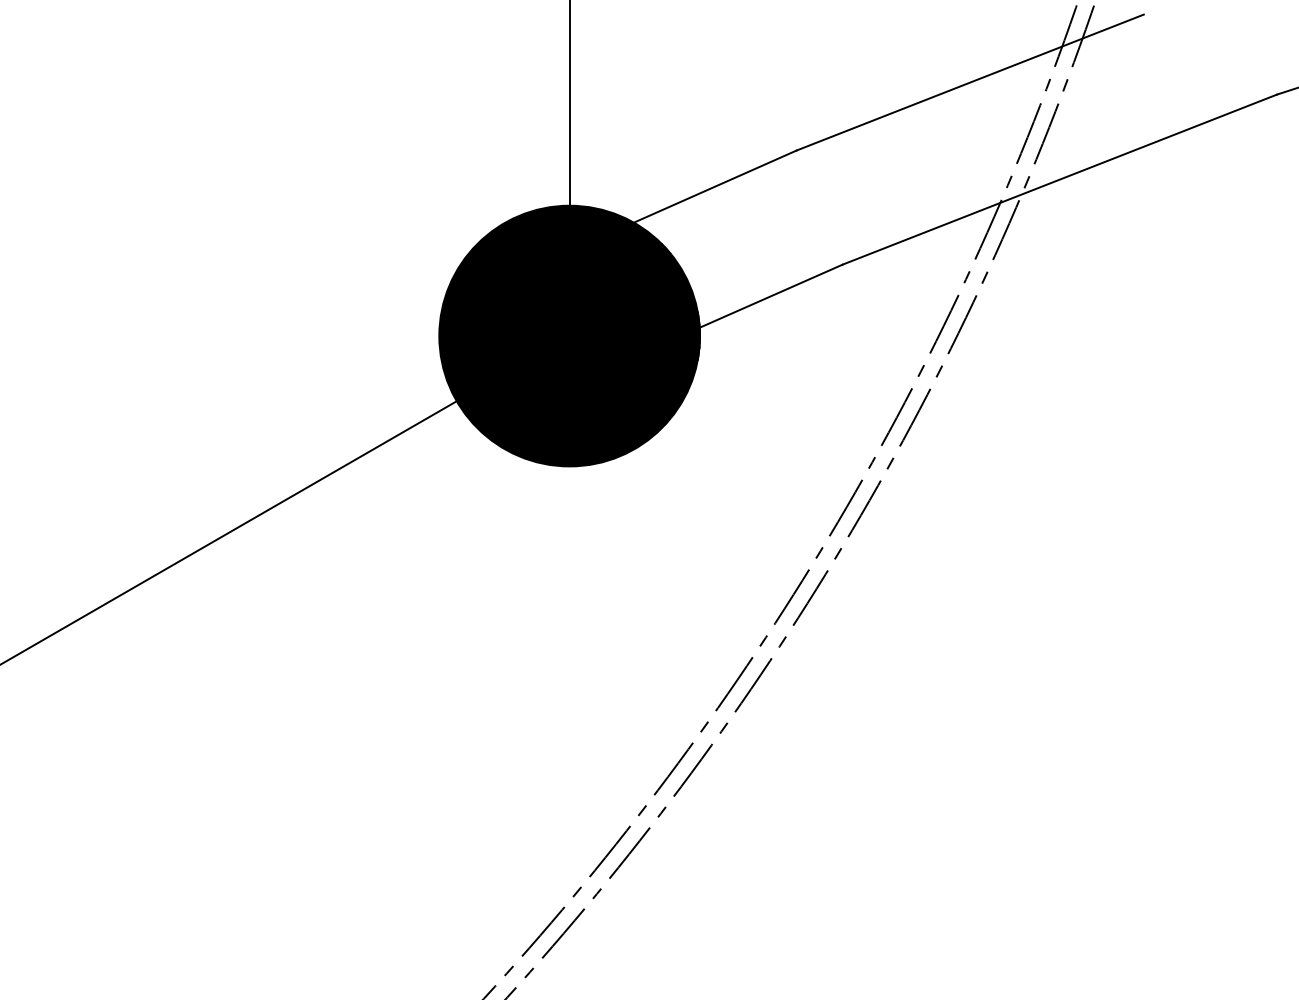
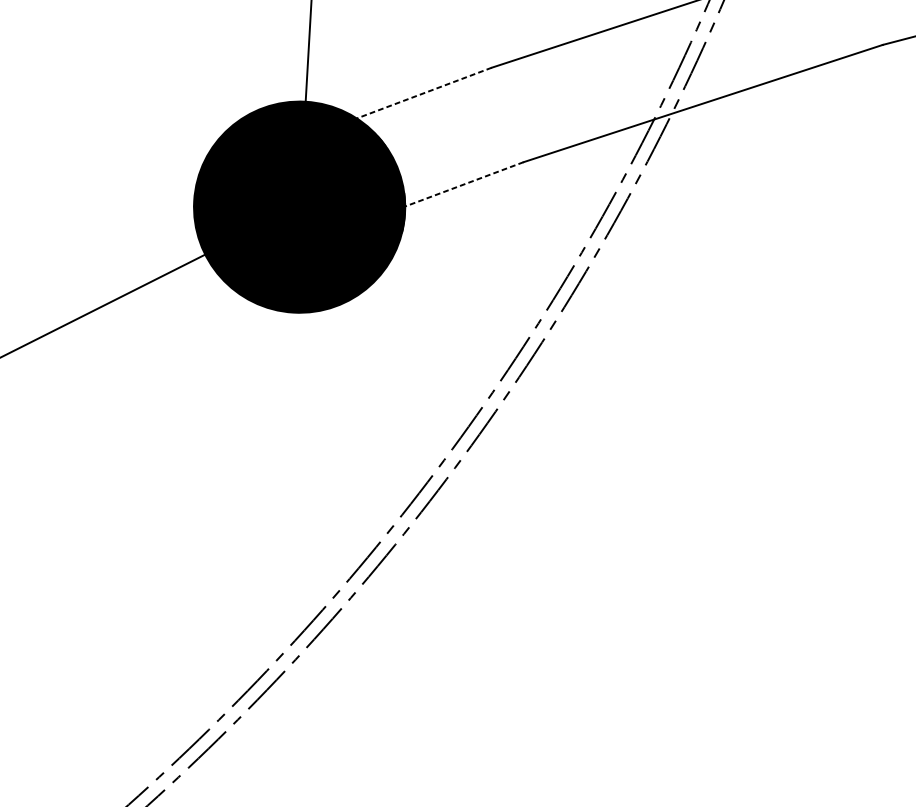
line: (714, 186) -> (423, 92), solid -> dashed
line: (770, 296) -> (463, 184), solid -> dashed

